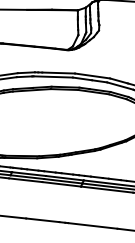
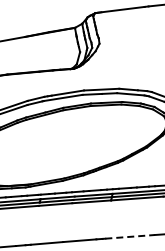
line: (93, 225) -> (130, 236), solid -> dashed

